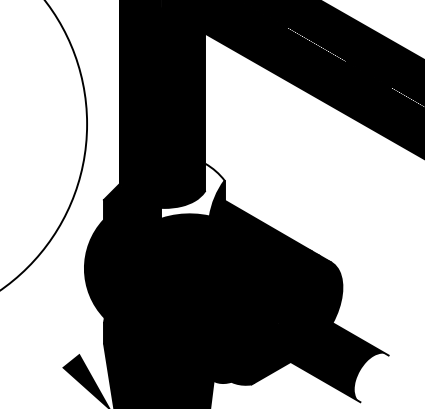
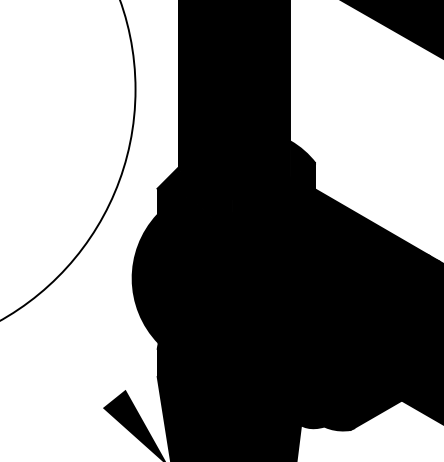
fill: (192, 190) -> (273, 176), added

